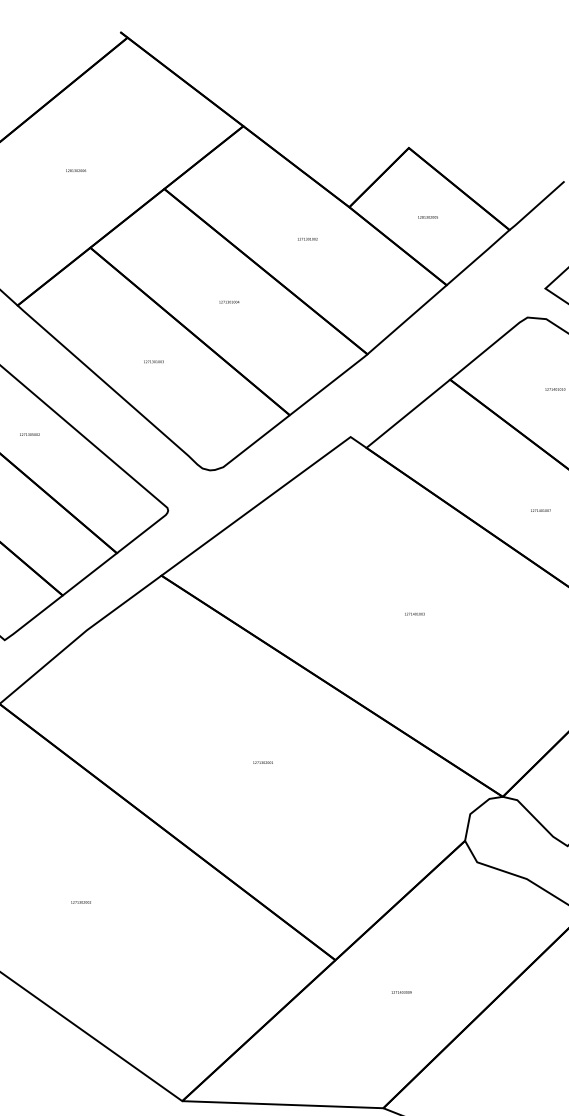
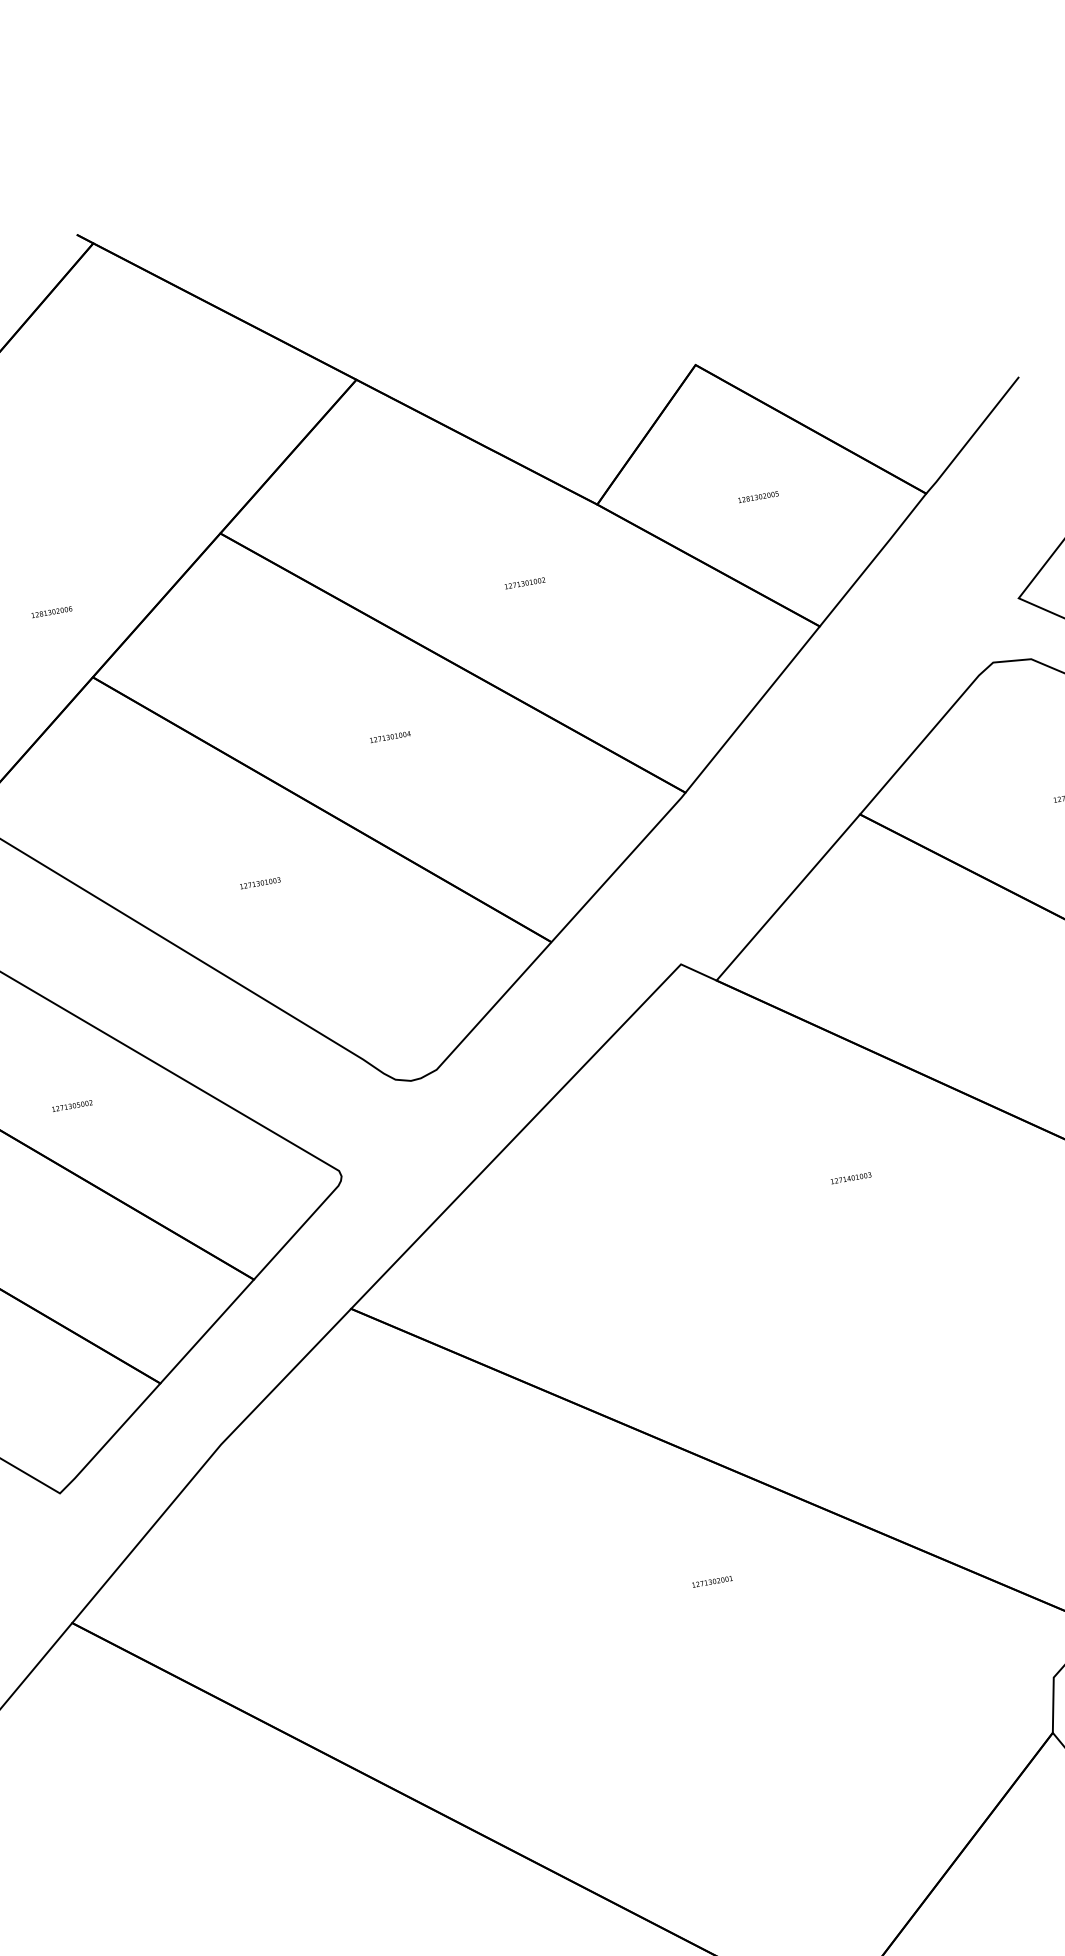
text: (76, 170) -> (52, 611), moved
text: (29, 434) -> (71, 1105), moved
text: (414, 613) -> (850, 1177), moved
text: (262, 762) -> (711, 1581), moved

